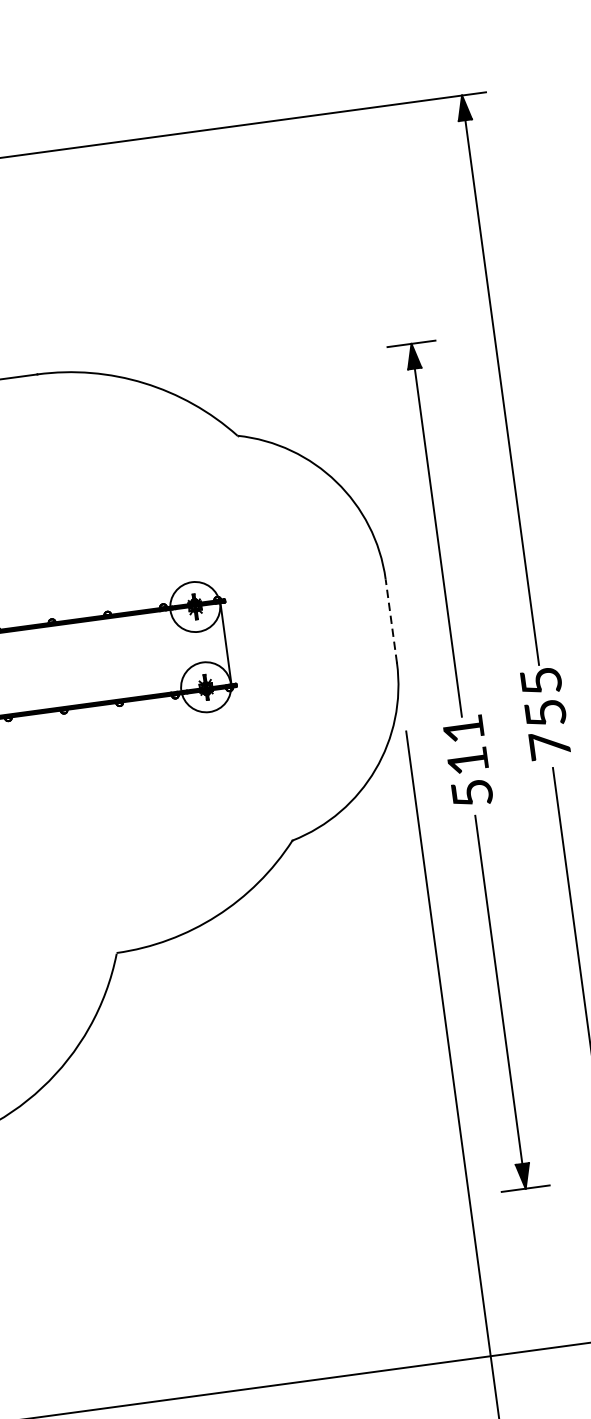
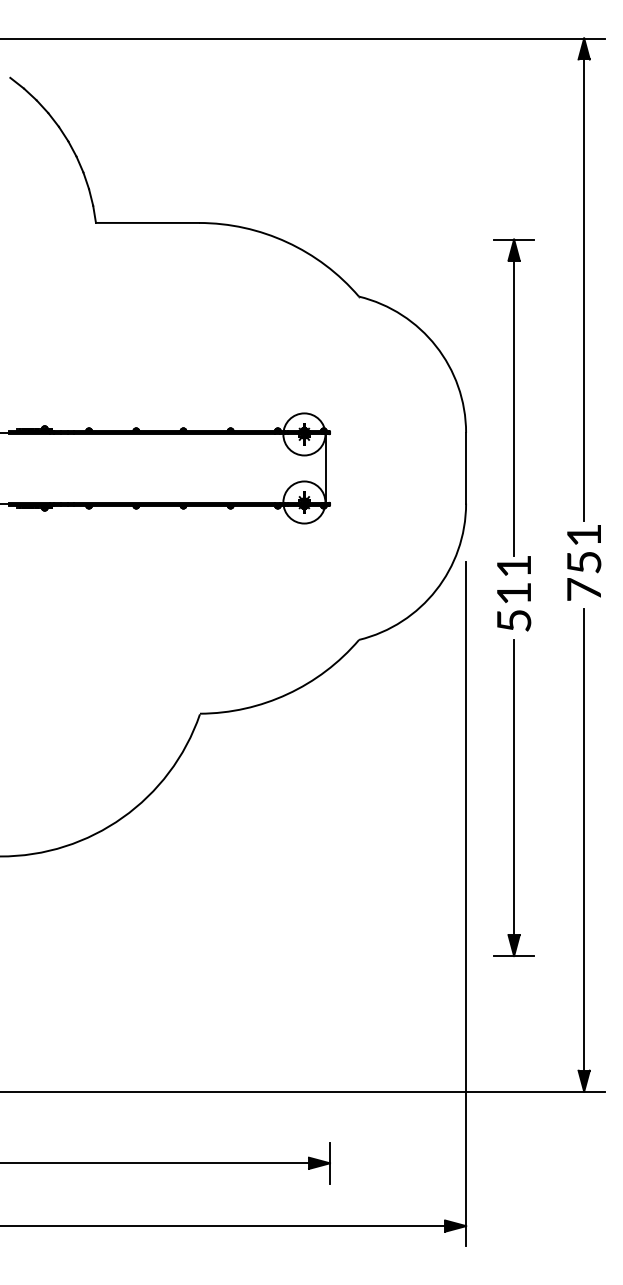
line: (391, 620) -> (466, 467), dashed -> solid
text: (541, 680) -> (584, 534), 755 -> 751

